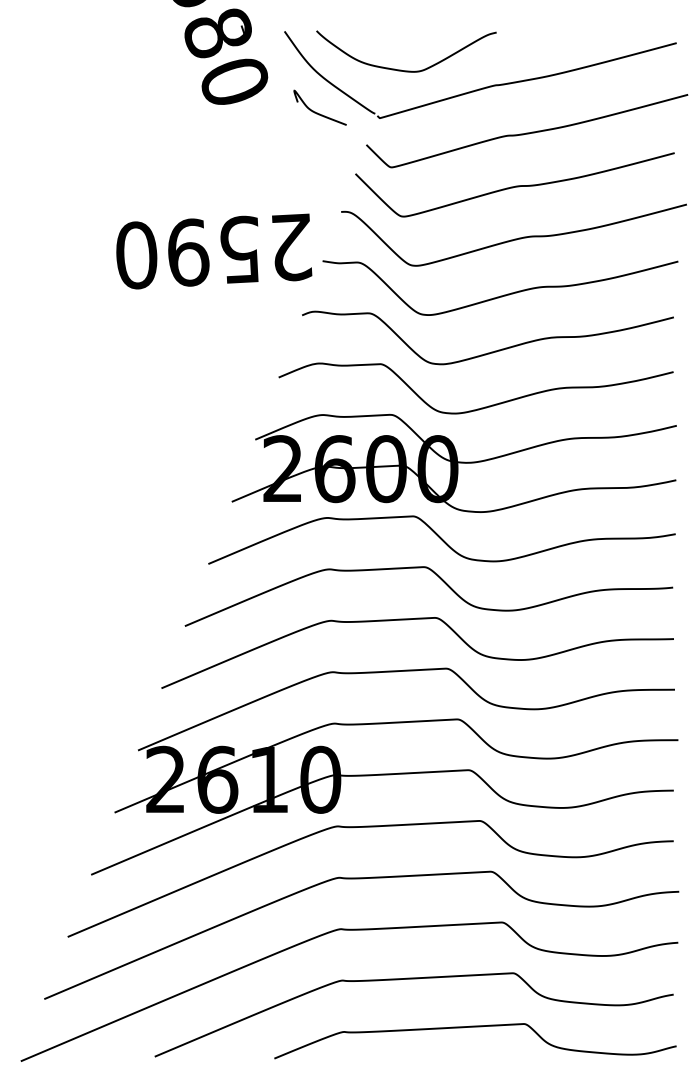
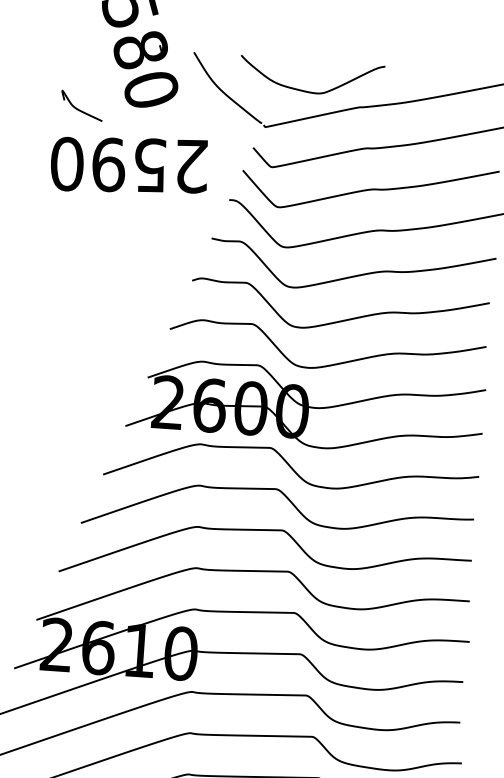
curve: (401, 69) -> (307, 90), moved
curve: (317, 112) -> (79, 109), moved
text: (214, 251) -> (129, 165), moved

